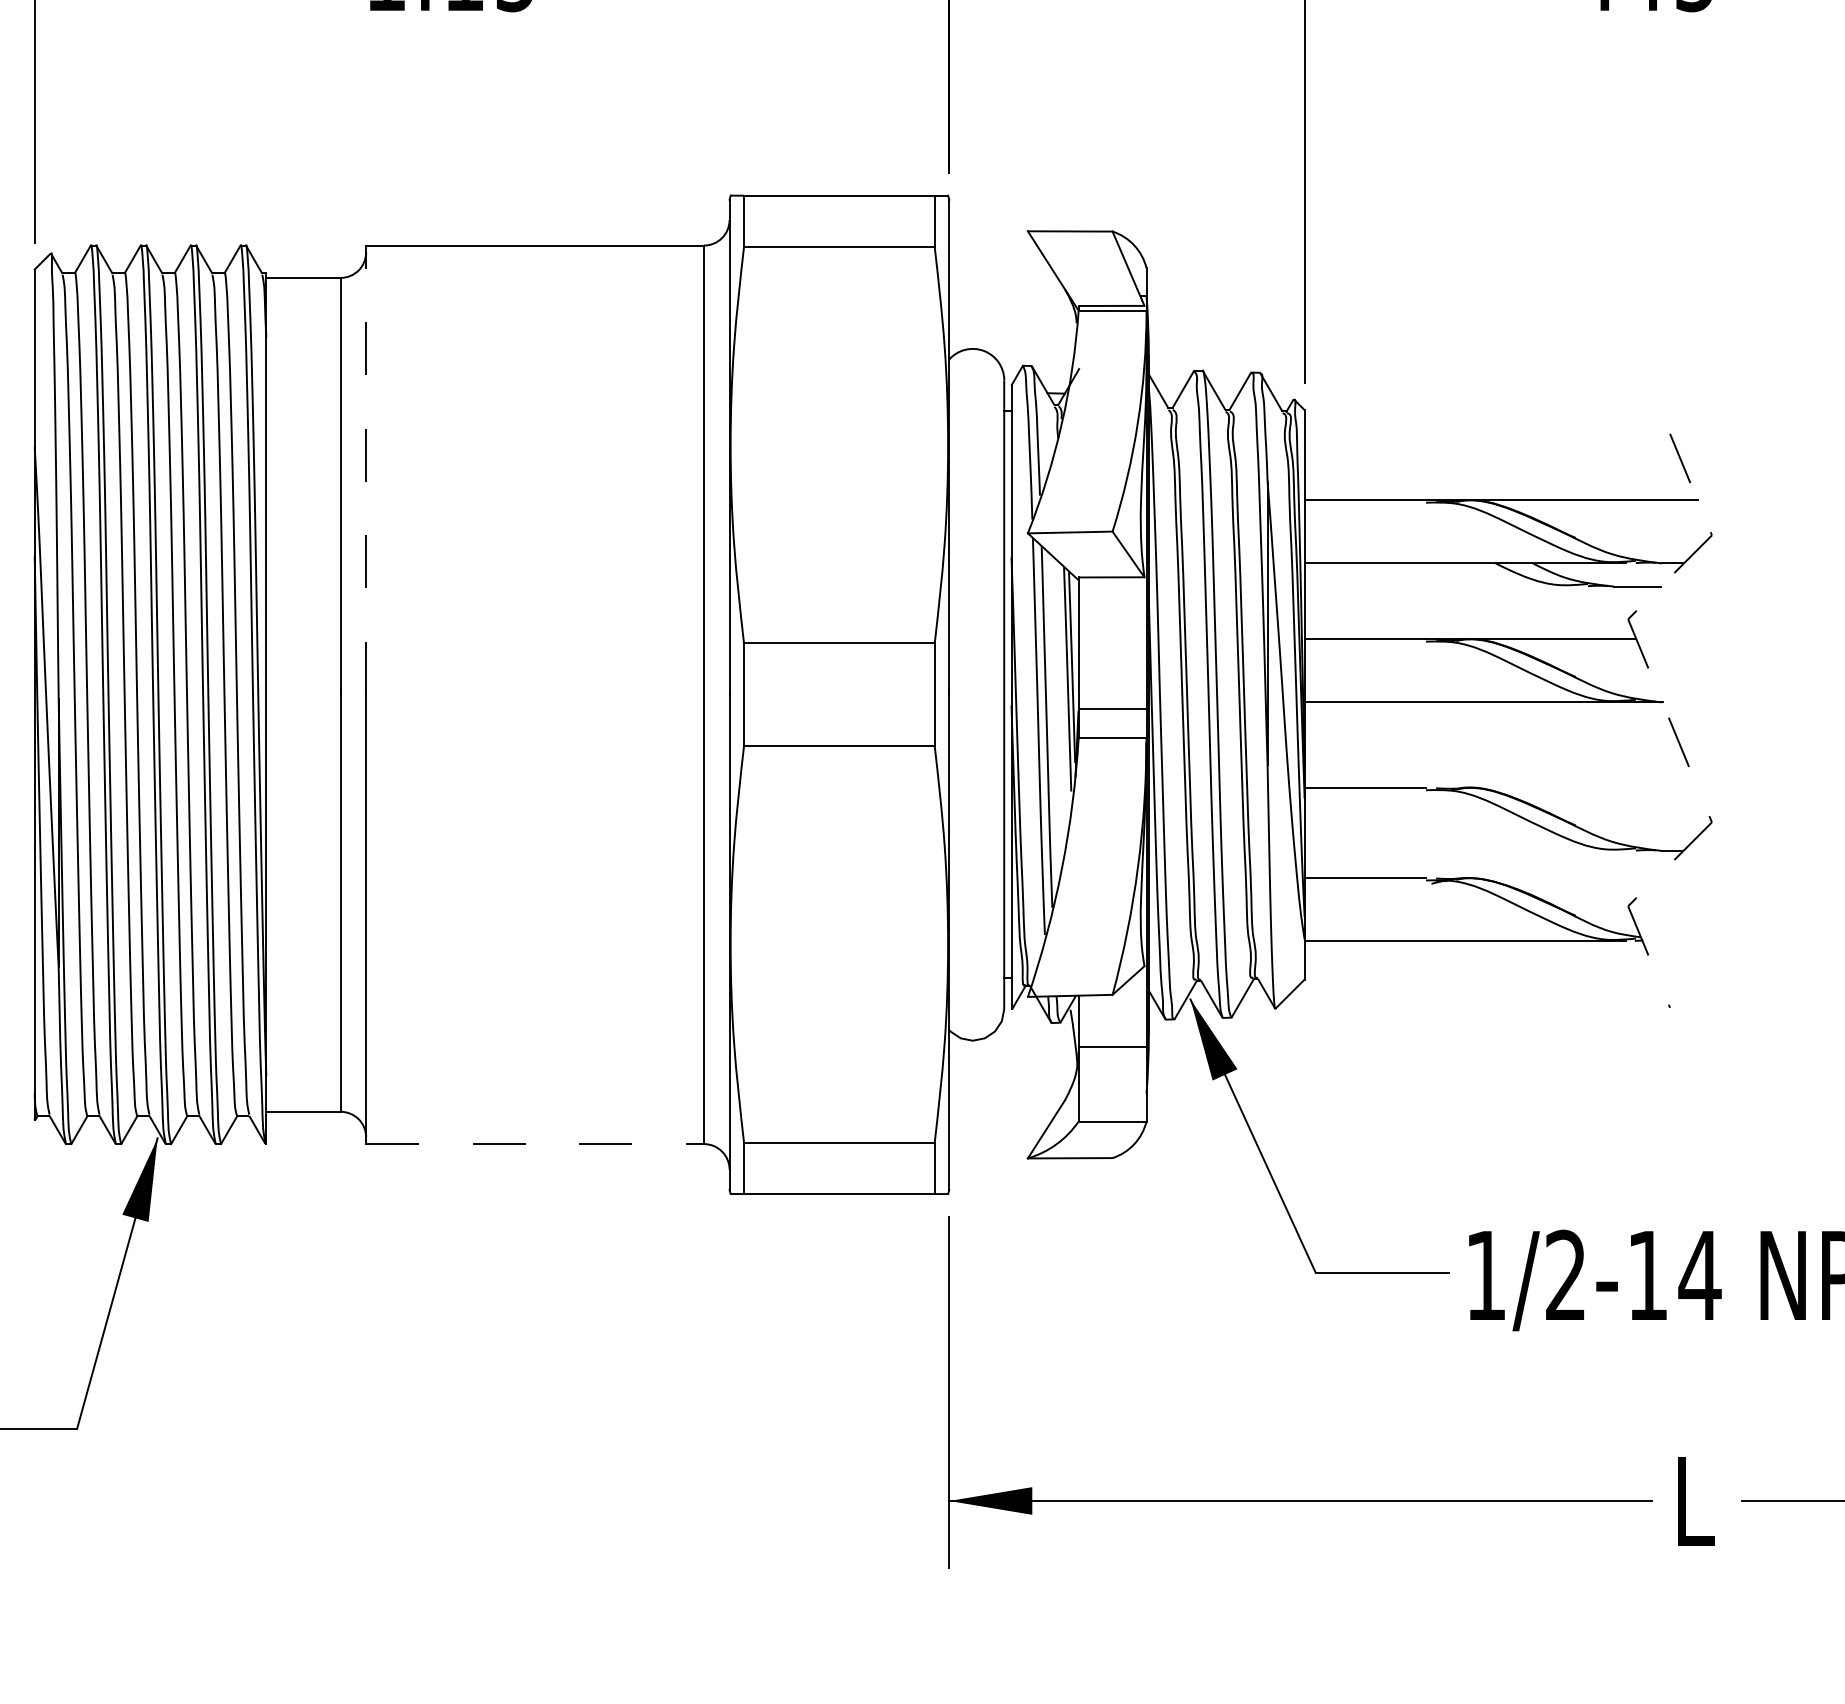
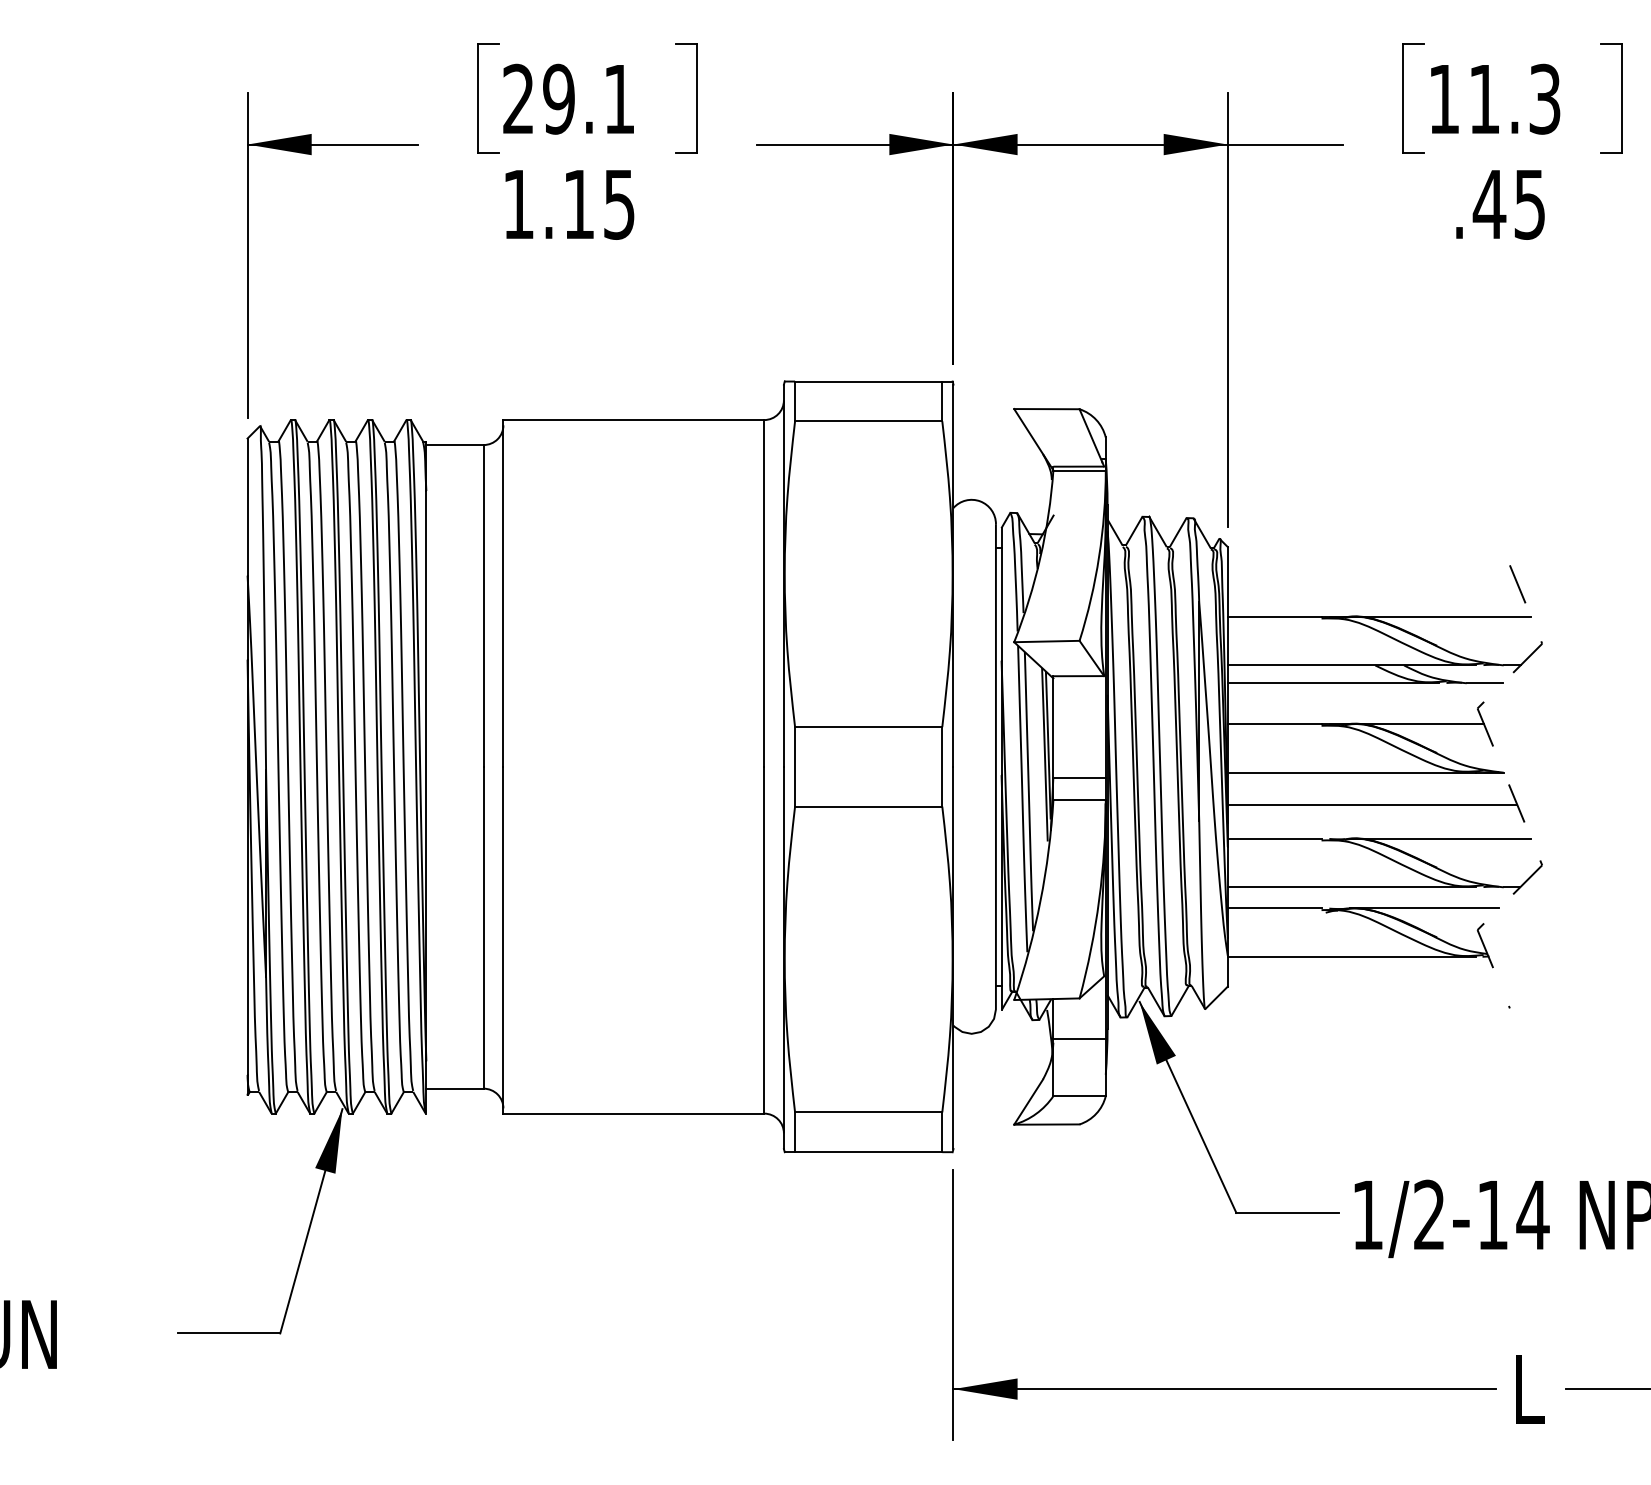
line: (366, 468) -> (503, 592), dashed -> solid
line: (1440, 586) -> (1332, 683), added
line: (1492, 743) -> (1372, 804), added
line: (1580, 787) -> (1440, 838), added
line: (1464, 851) -> (1351, 887), added
line: (1559, 878) -> (1424, 908), added
line: (535, 1143) -> (634, 1113), dashed -> solid

